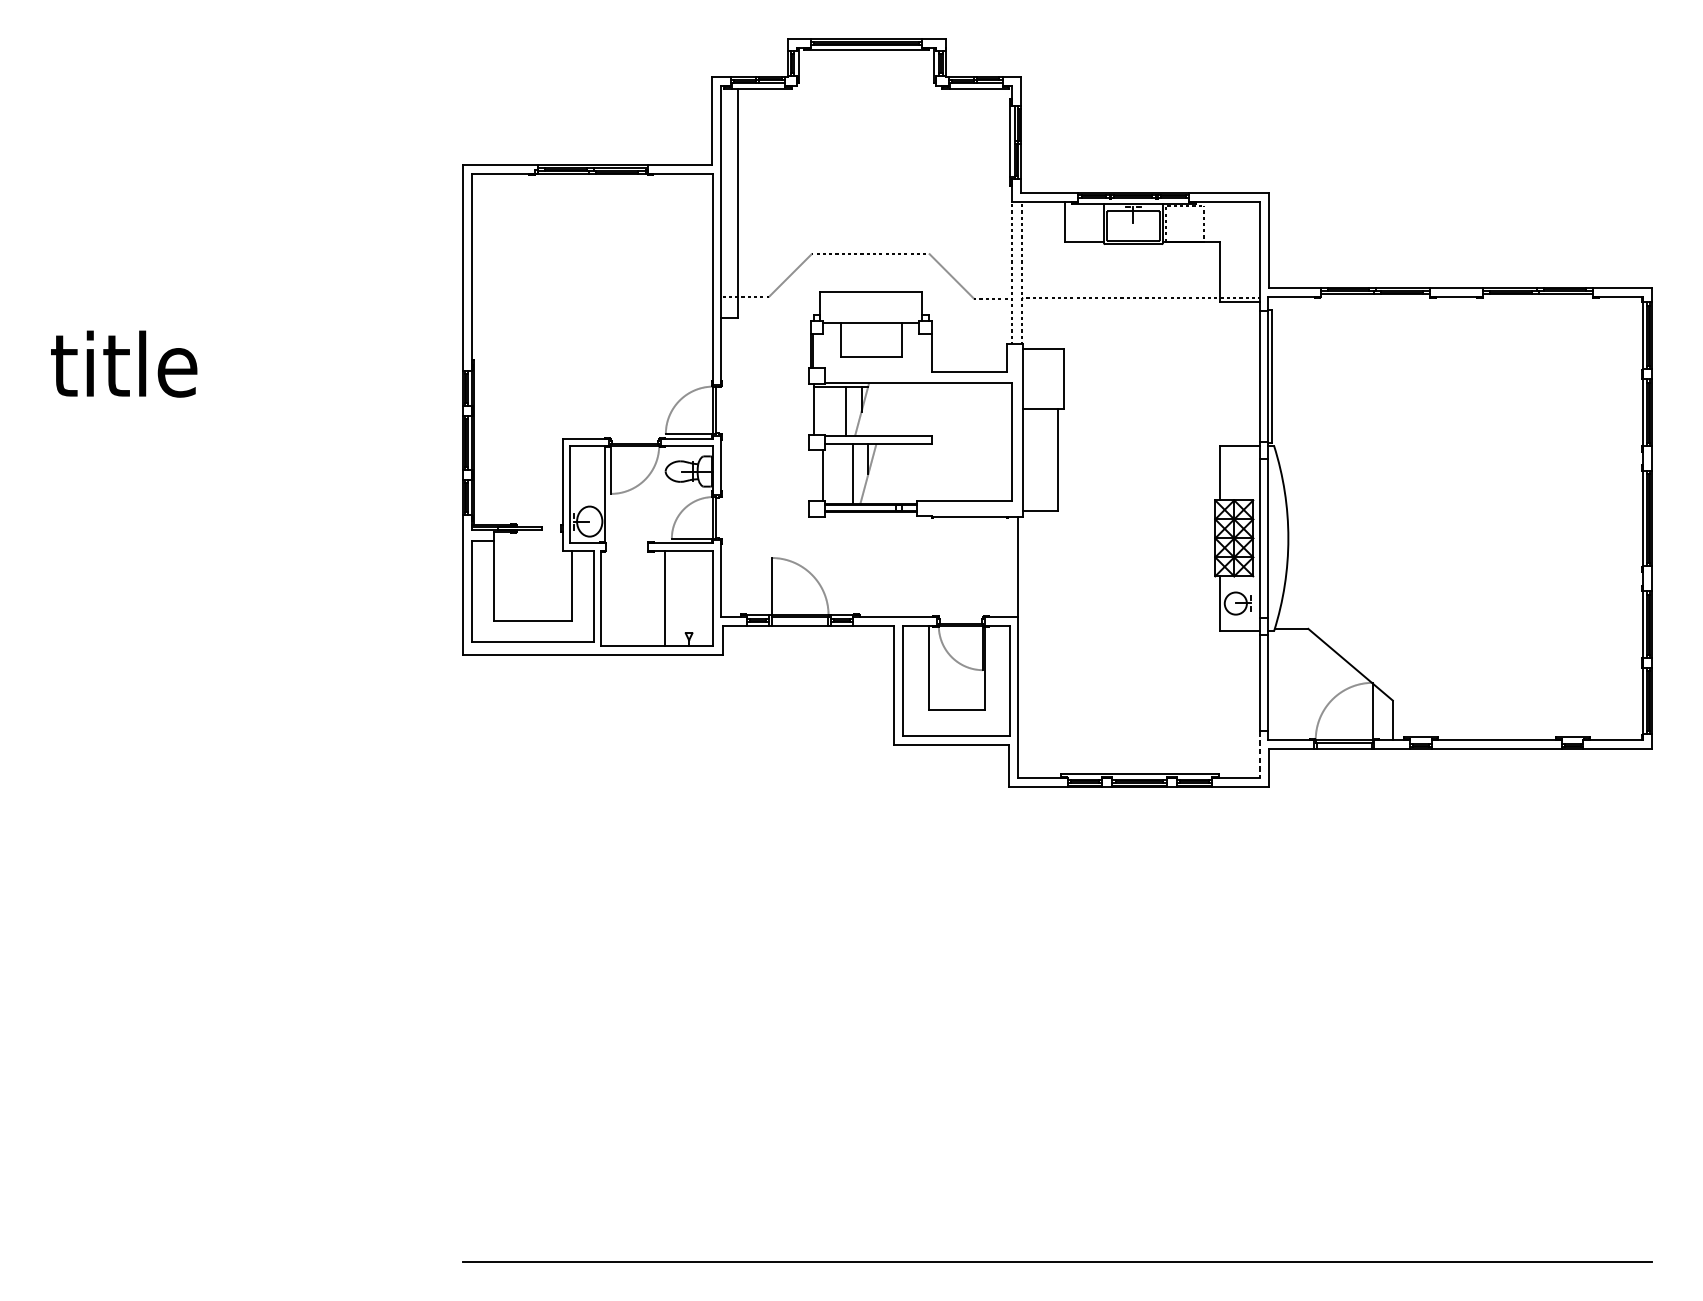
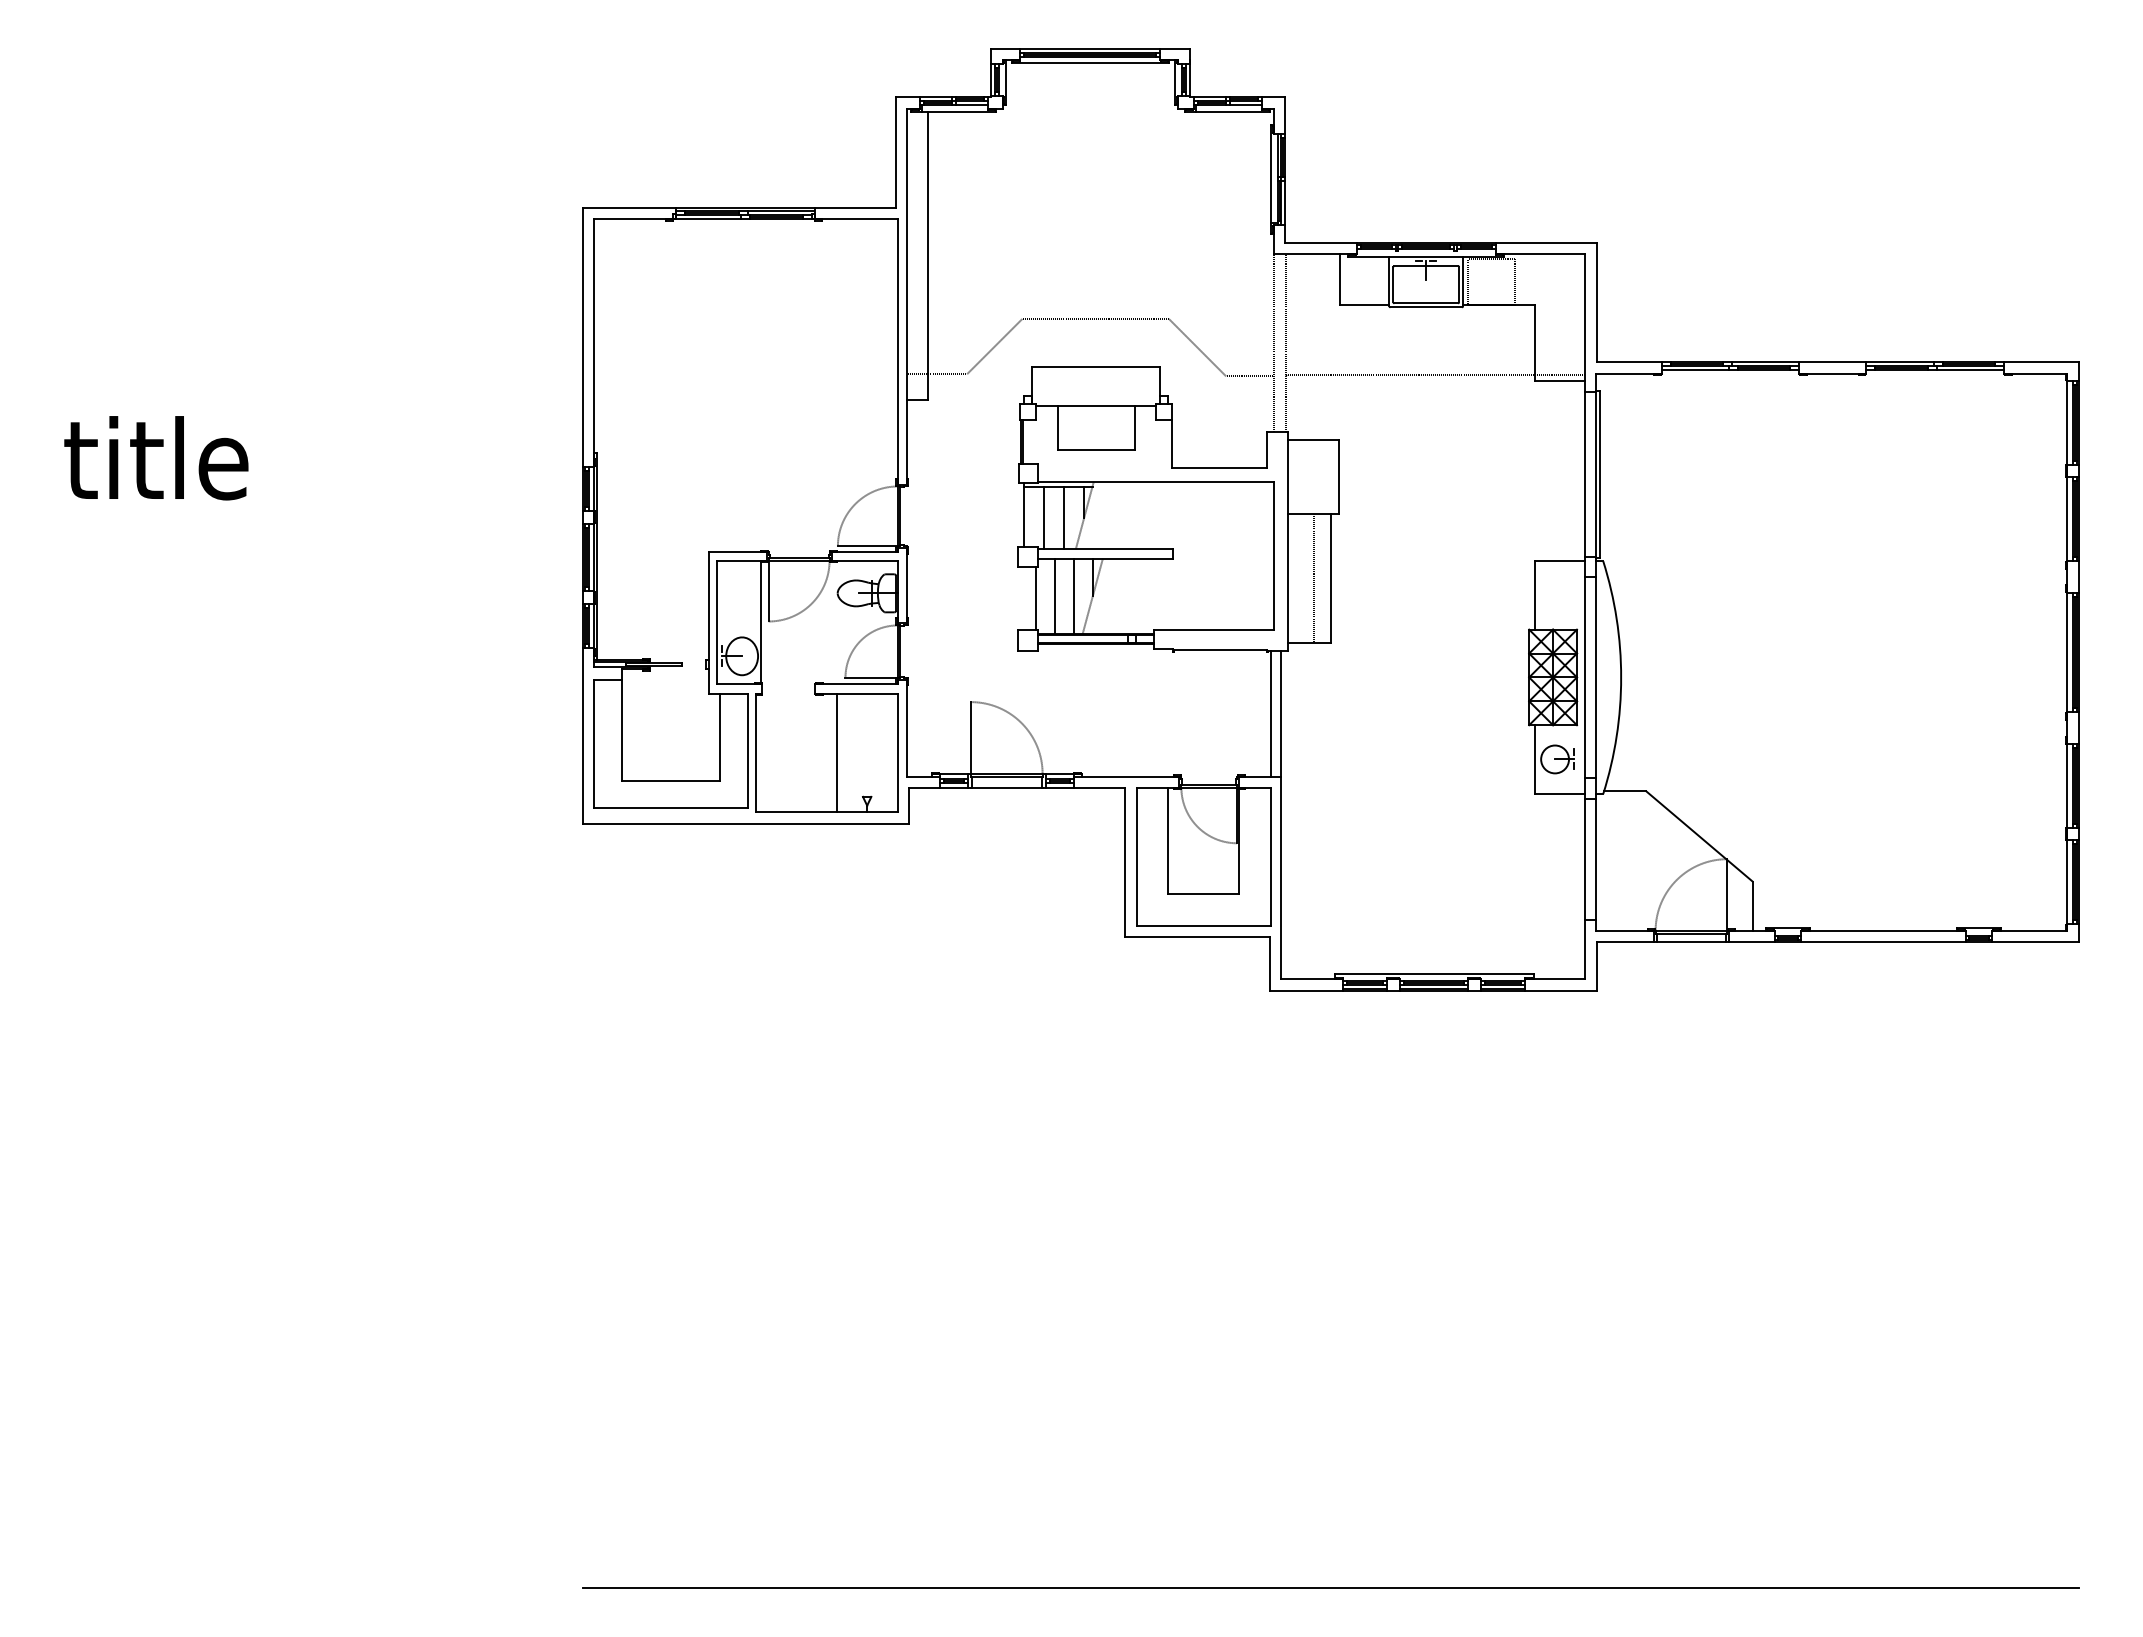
line: (830, 411) -> (1044, 517), added
line: (1043, 459) -> (1313, 578), added
line: (837, 474) -> (1054, 596), added
line: (1009, 567) -> (1270, 713), added
line: (1260, 754) -> (1585, 949), dashed -> solid

